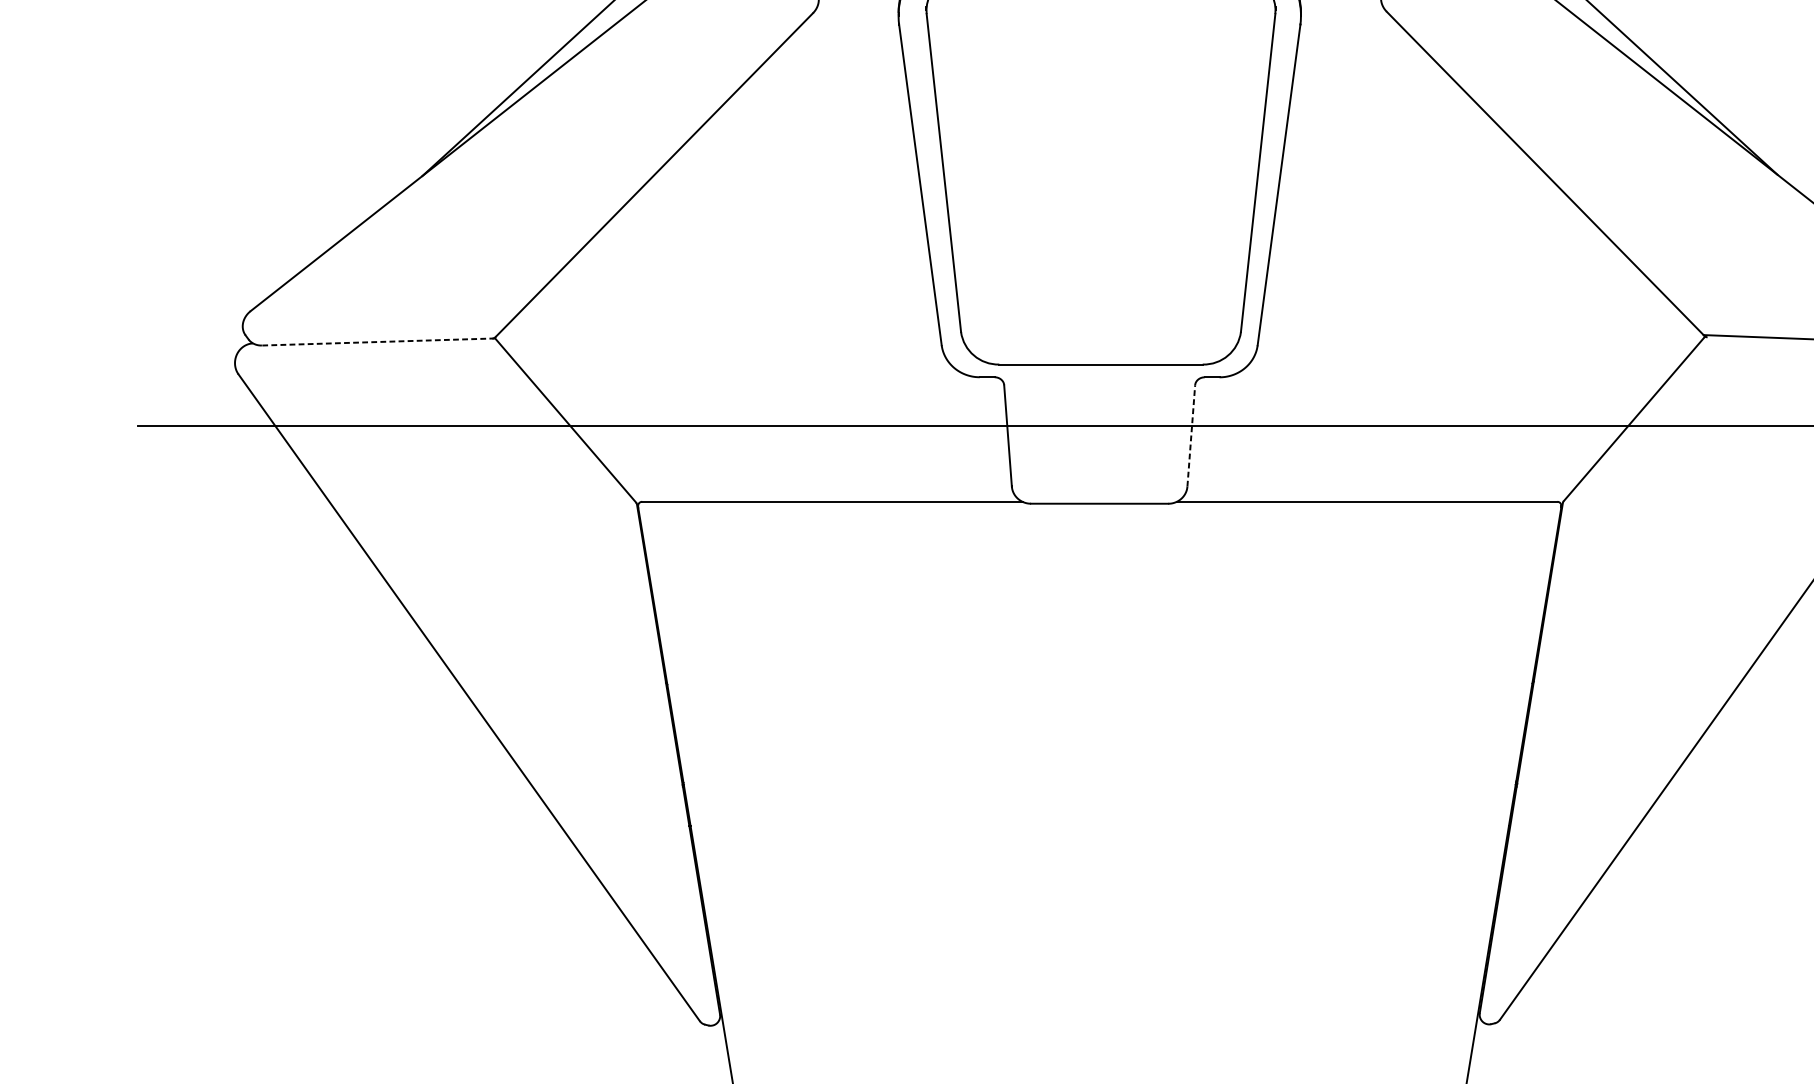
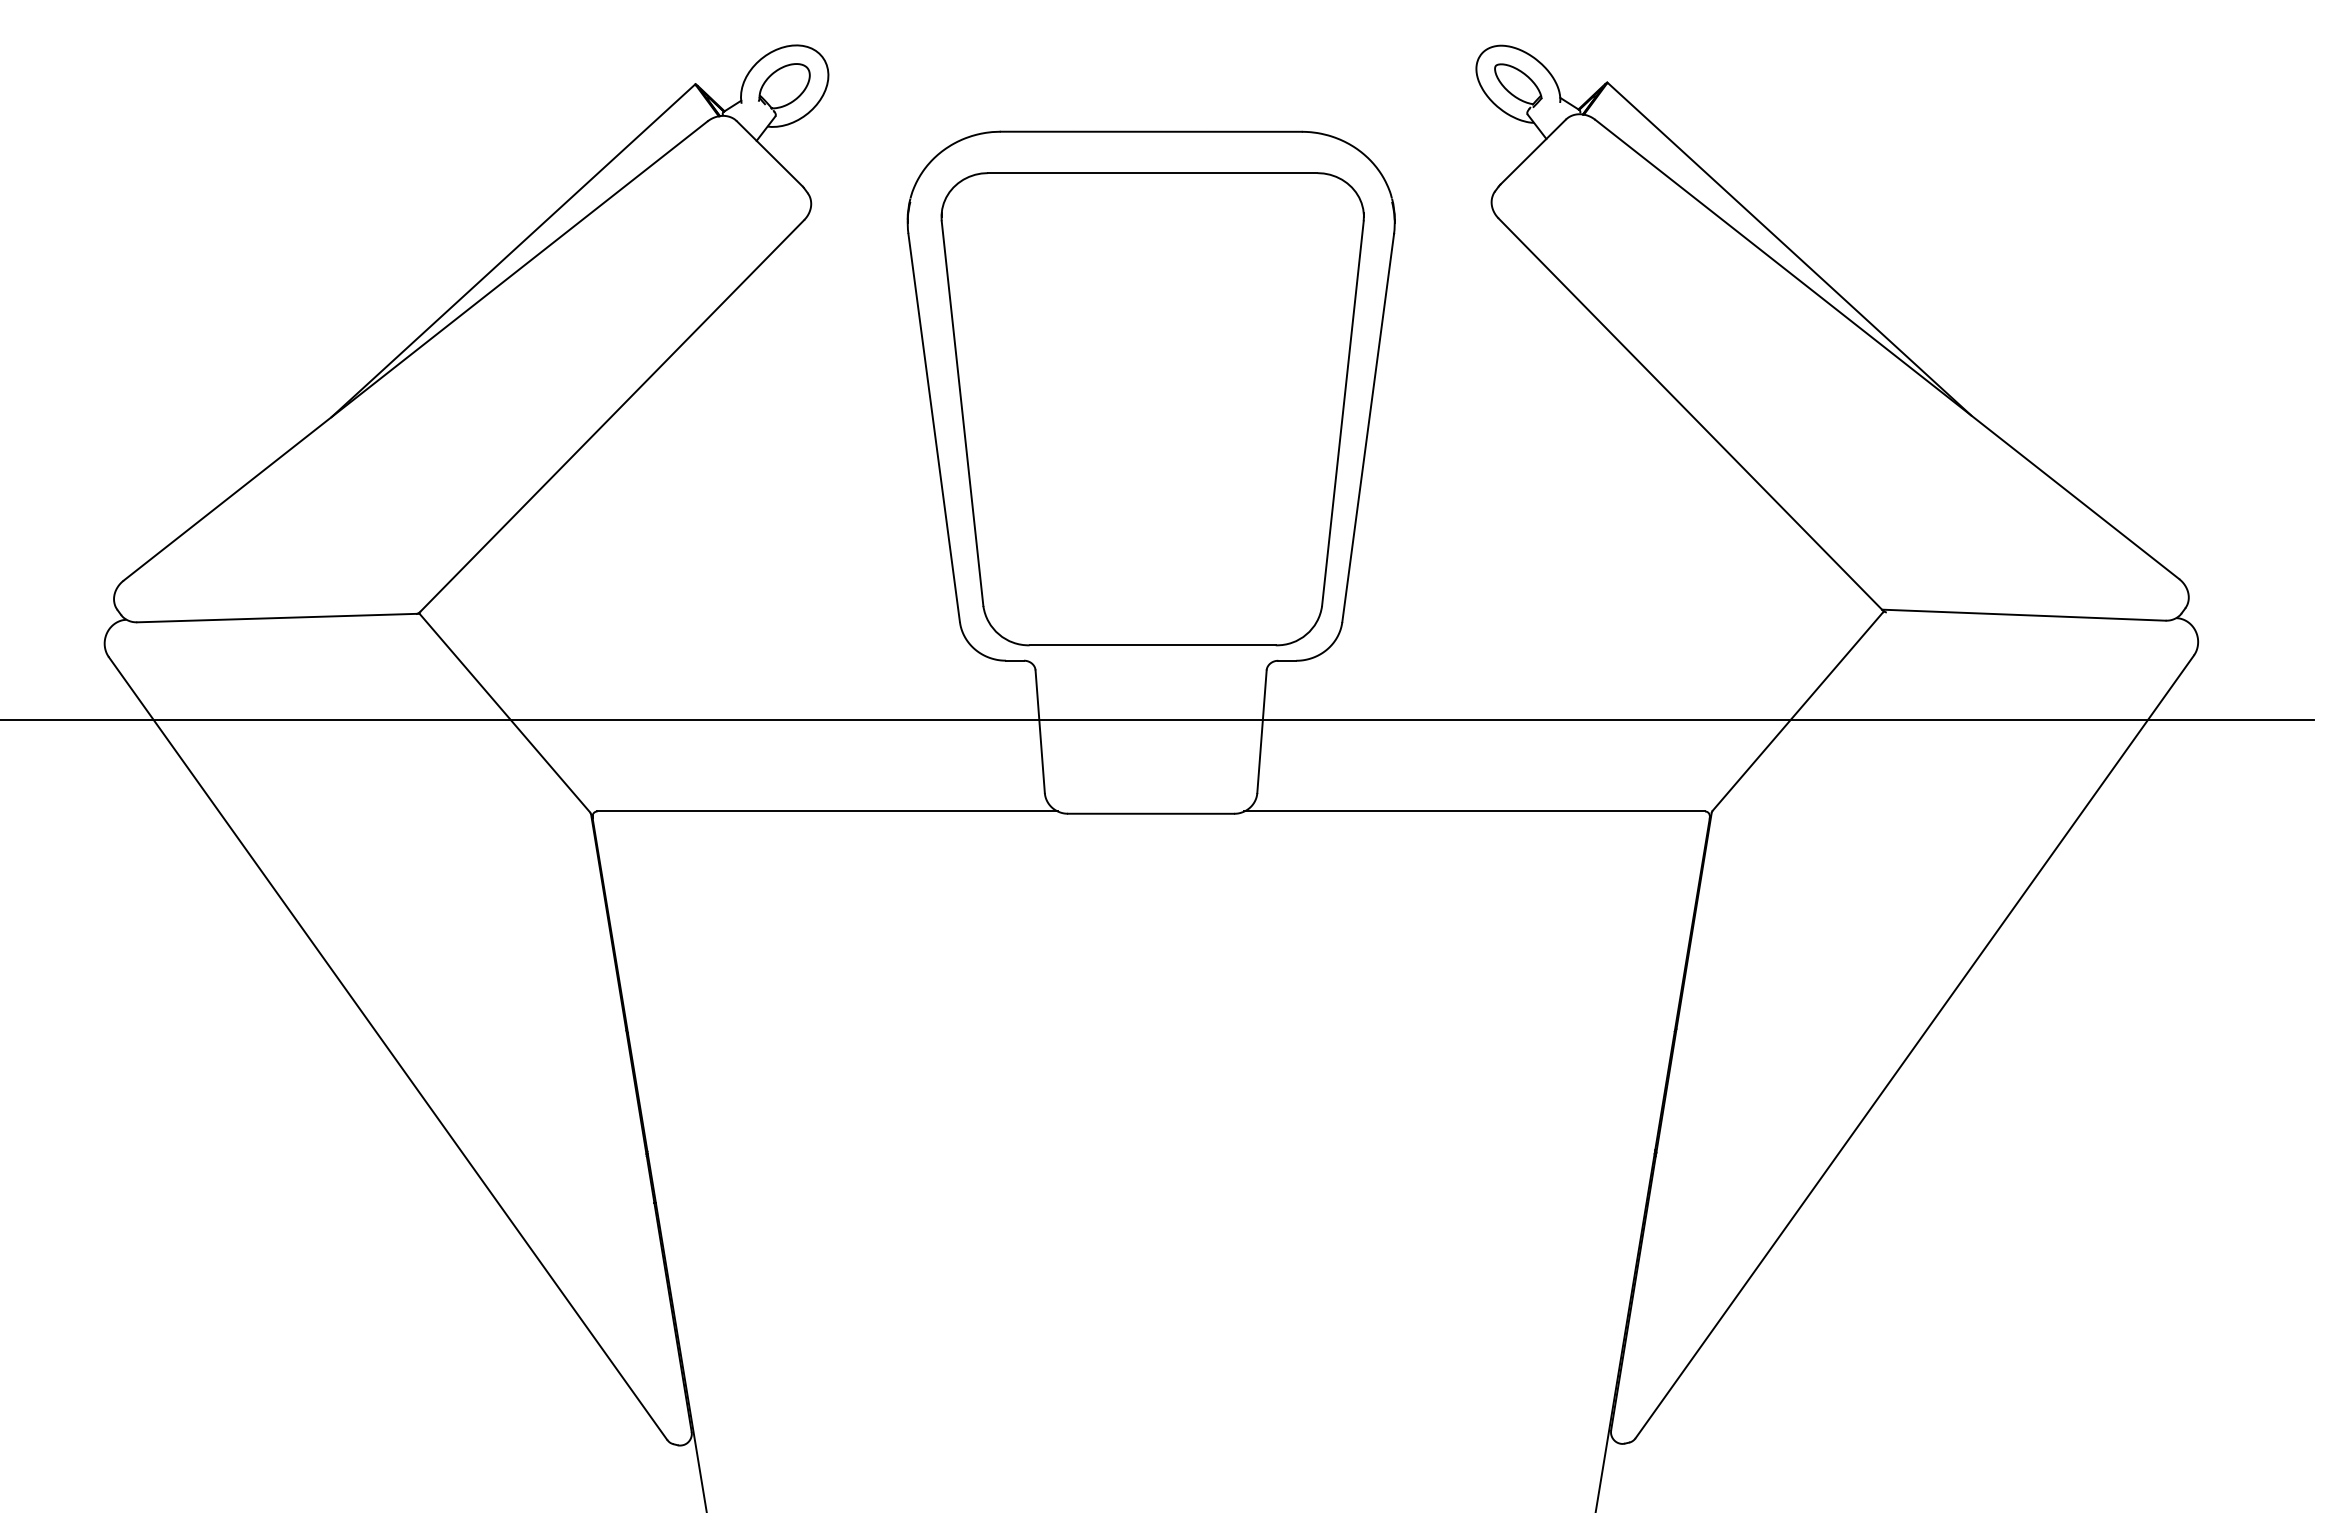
line: (377, 342) -> (277, 618), dashed -> solid
line: (1191, 435) -> (1262, 731), dashed -> solid

